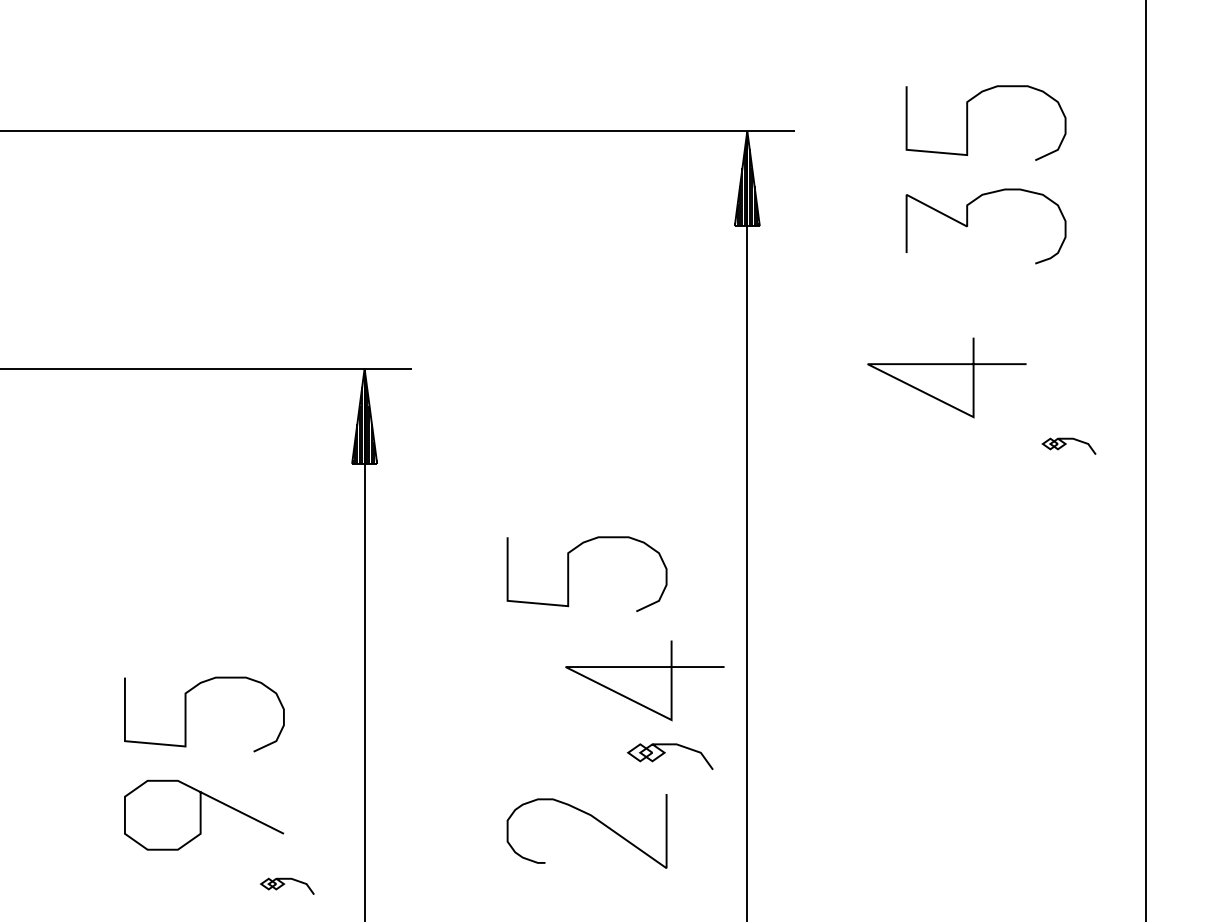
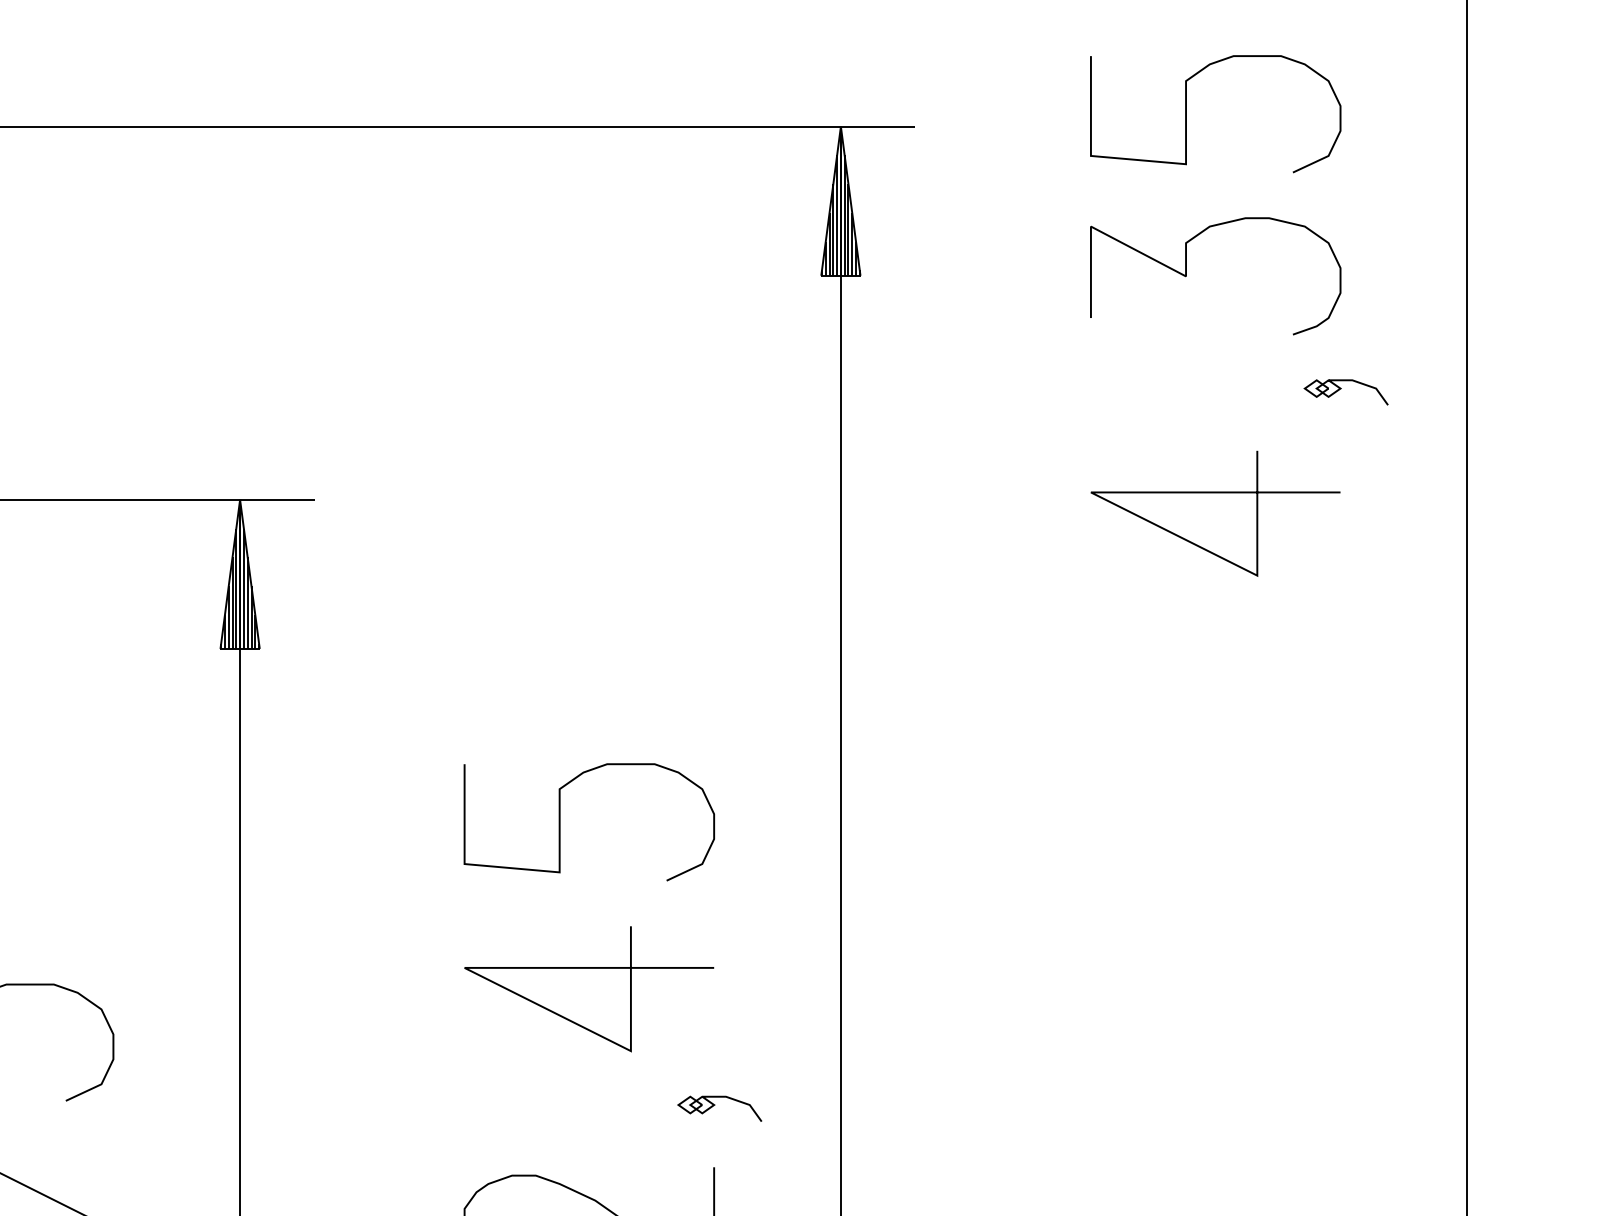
line: (946, 364) -> (1214, 492), moved
part: (1068, 445) -> (1345, 390), moved
line: (644, 667) -> (588, 968), moved
part: (669, 756) -> (718, 1108), size x0.62

